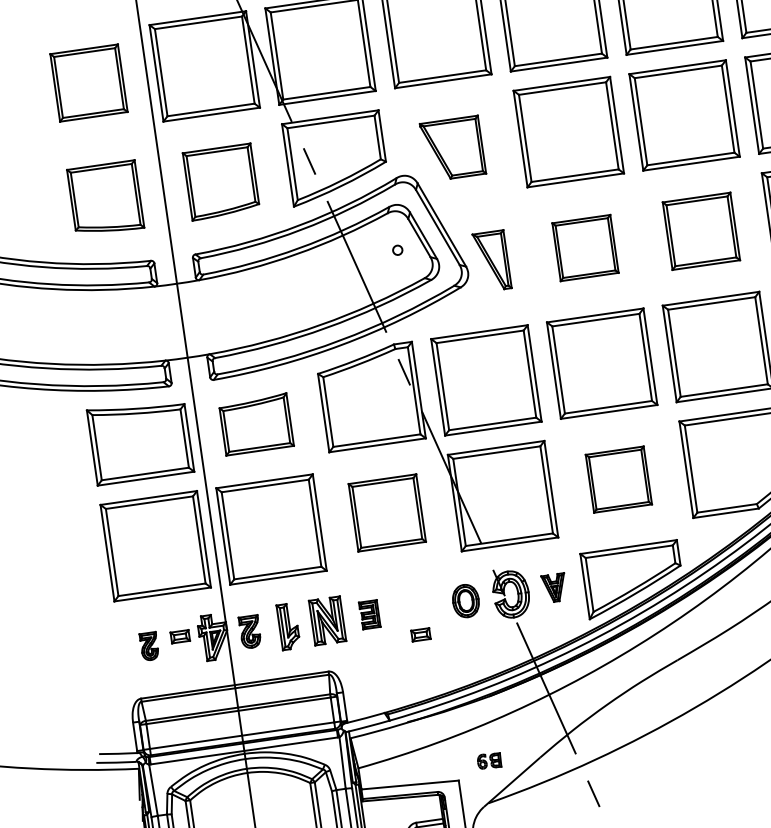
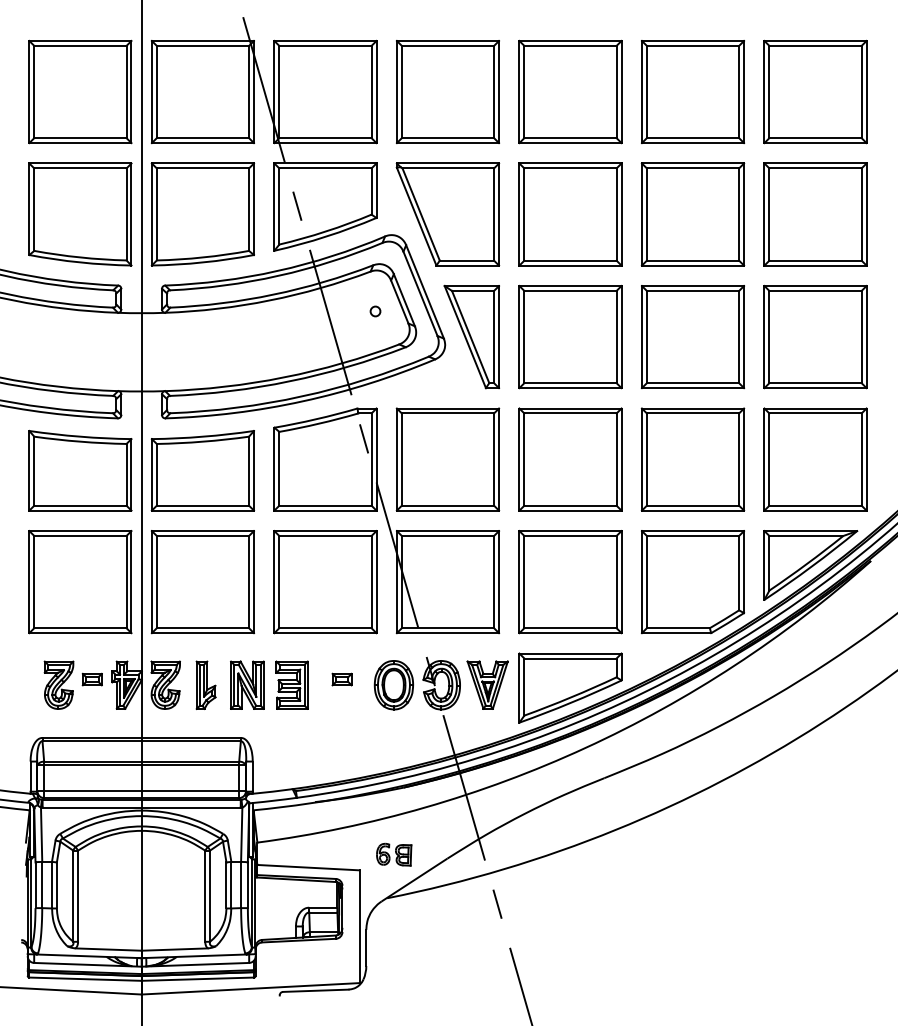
part: (89, 82) -> (80, 91), size x1.43
part: (452, 148) -> (447, 214), size x1.67
part: (221, 182) -> (202, 214), size x1.43
part: (105, 198) -> (80, 214), size x1.43
part: (701, 231) -> (693, 337), size x1.43
part: (585, 248) -> (570, 337), size x1.67
part: (491, 260) -> (471, 336), size x1.67
part: (255, 424) -> (202, 470), size x1.43
part: (618, 479) -> (570, 582), size x1.67
part: (387, 513) -> (325, 582), size x1.43
part: (554, 587) -> (487, 684), size x1.67
part: (465, 601) -> (393, 685), size x1.43
part: (369, 614) -> (291, 684), size x1.67
part: (250, 631) -> (165, 684), size x1.43
part: (420, 634) -> (341, 679), moved
part: (148, 645) -> (58, 684), size x1.67
part: (489, 760) -> (394, 854), size x1.43

